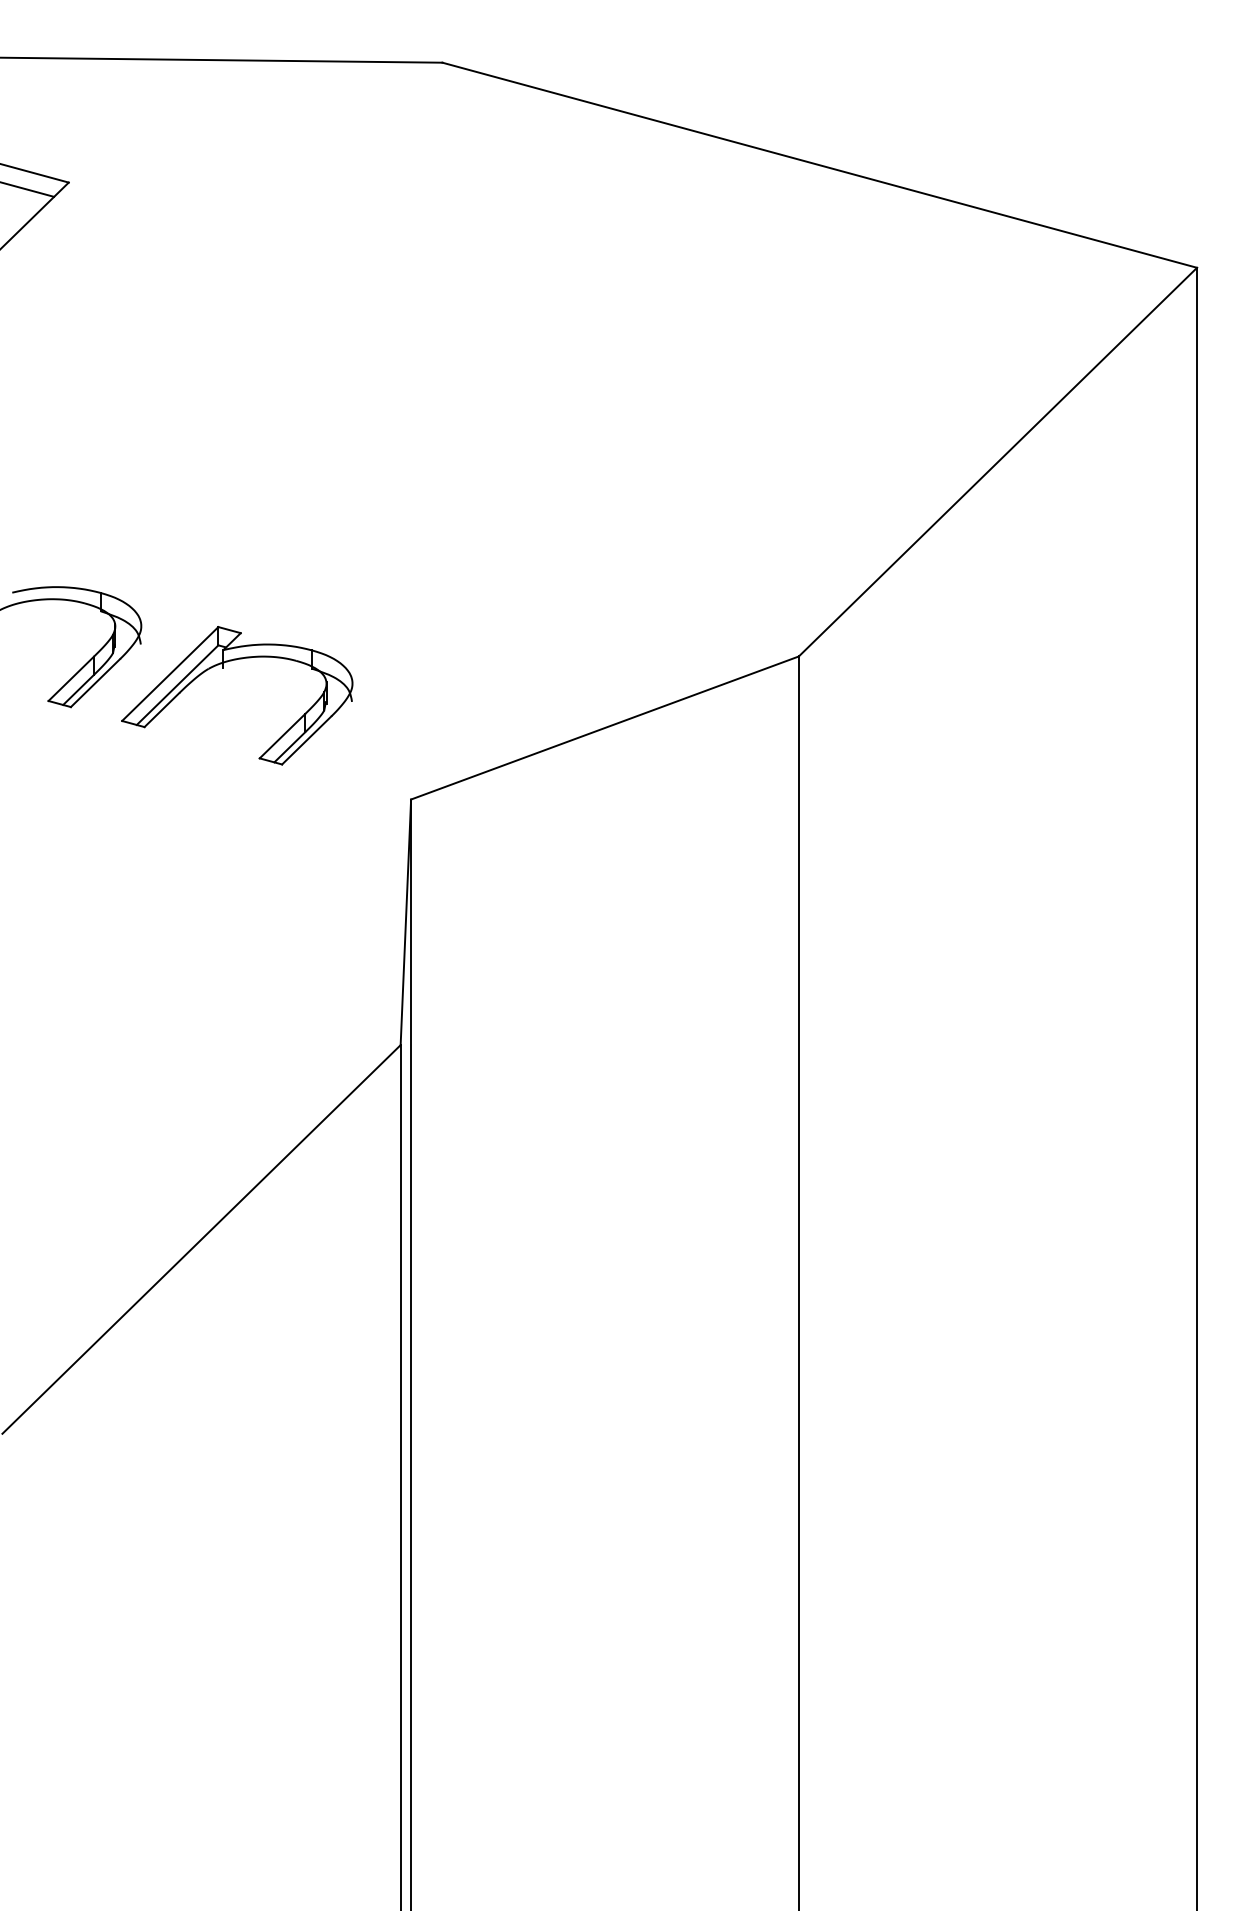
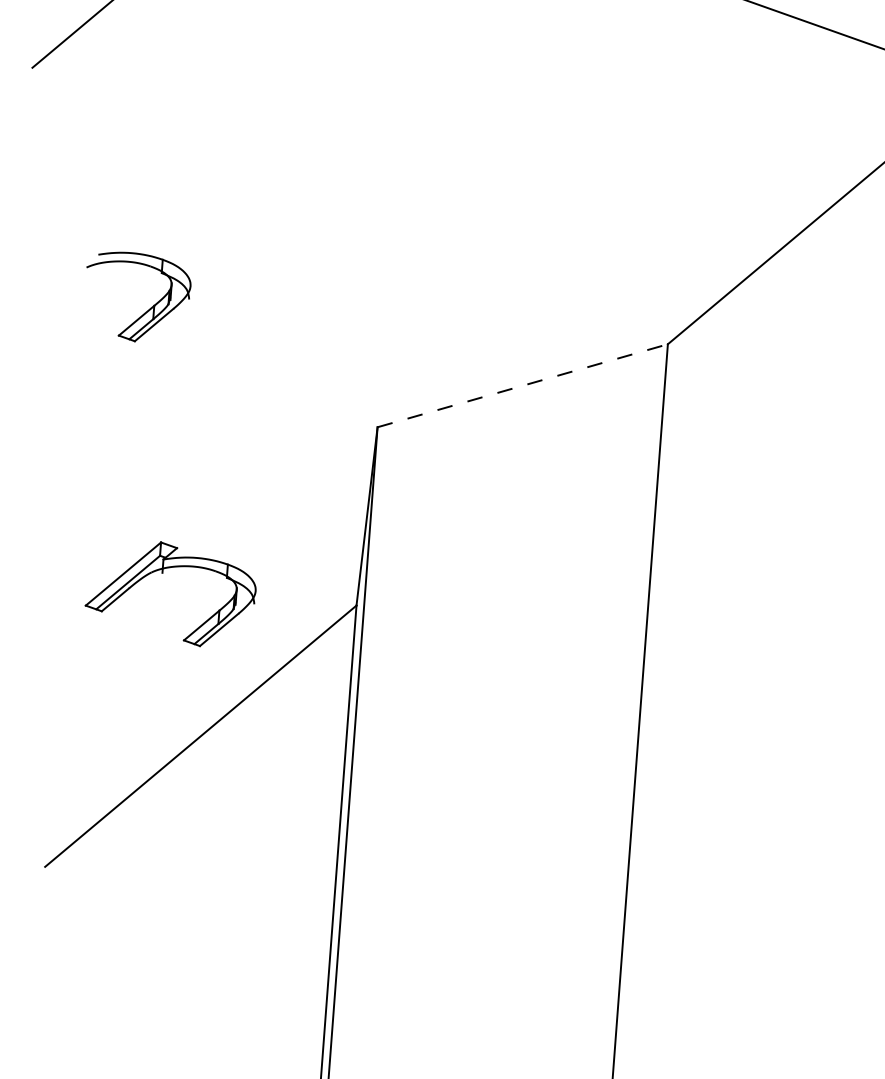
part: (223, 668) -> (162, 572), moved
line: (604, 728) -> (522, 386), solid -> dashed

